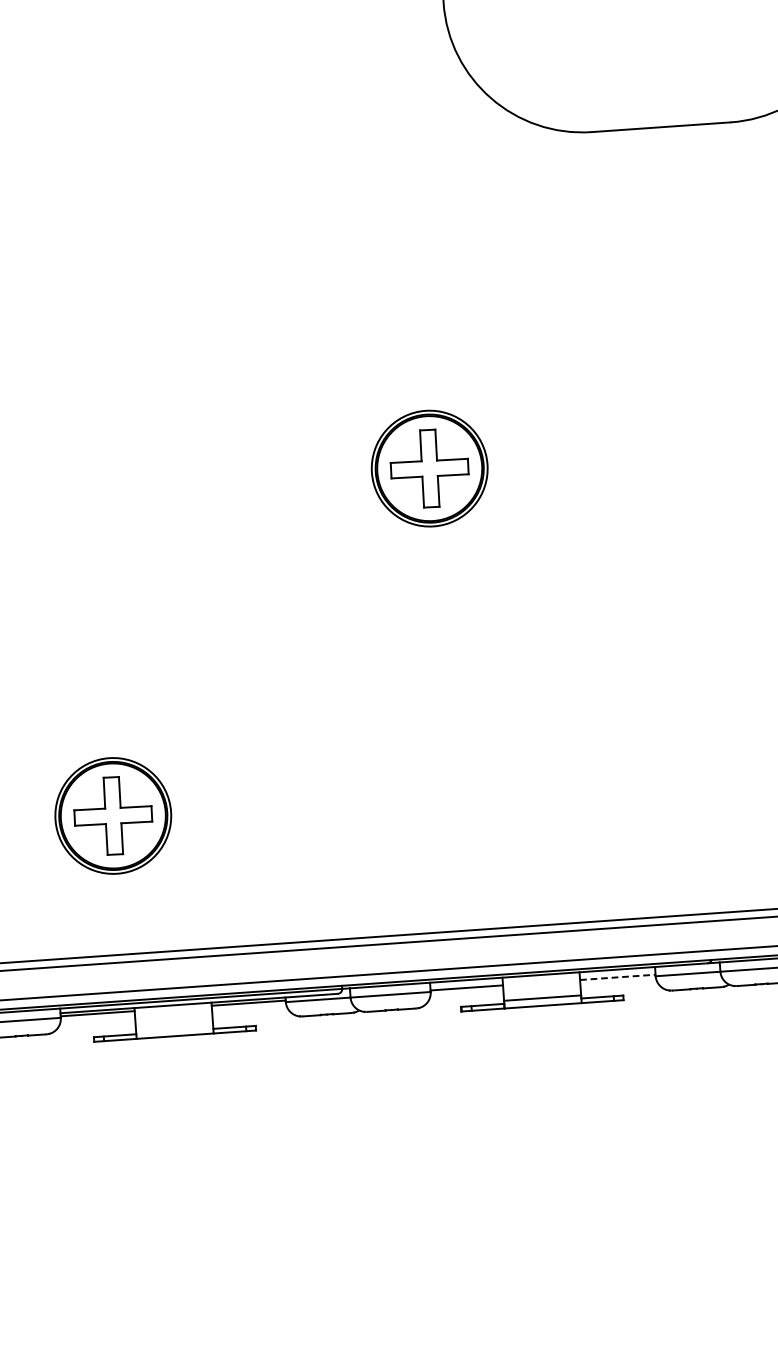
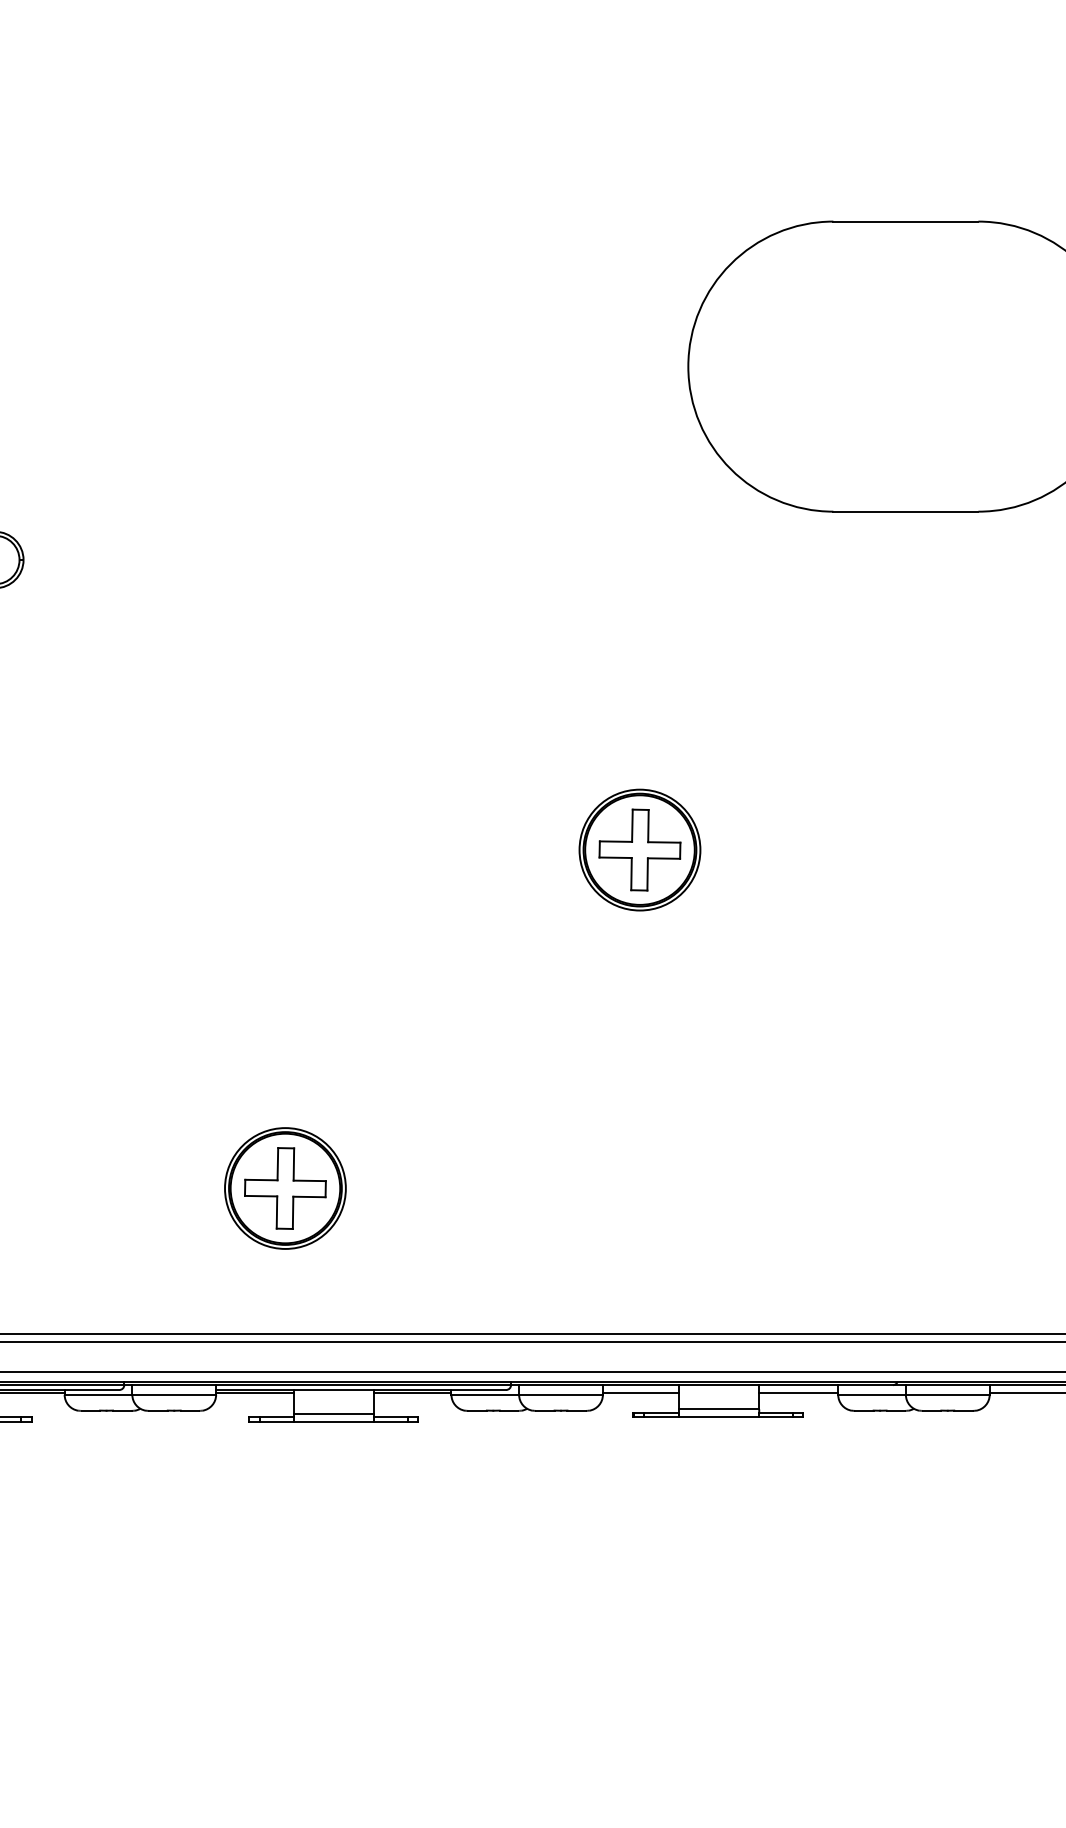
line: (618, 977) -> (799, 1393), dashed -> solid
line: (174, 1028) -> (333, 1414), added

